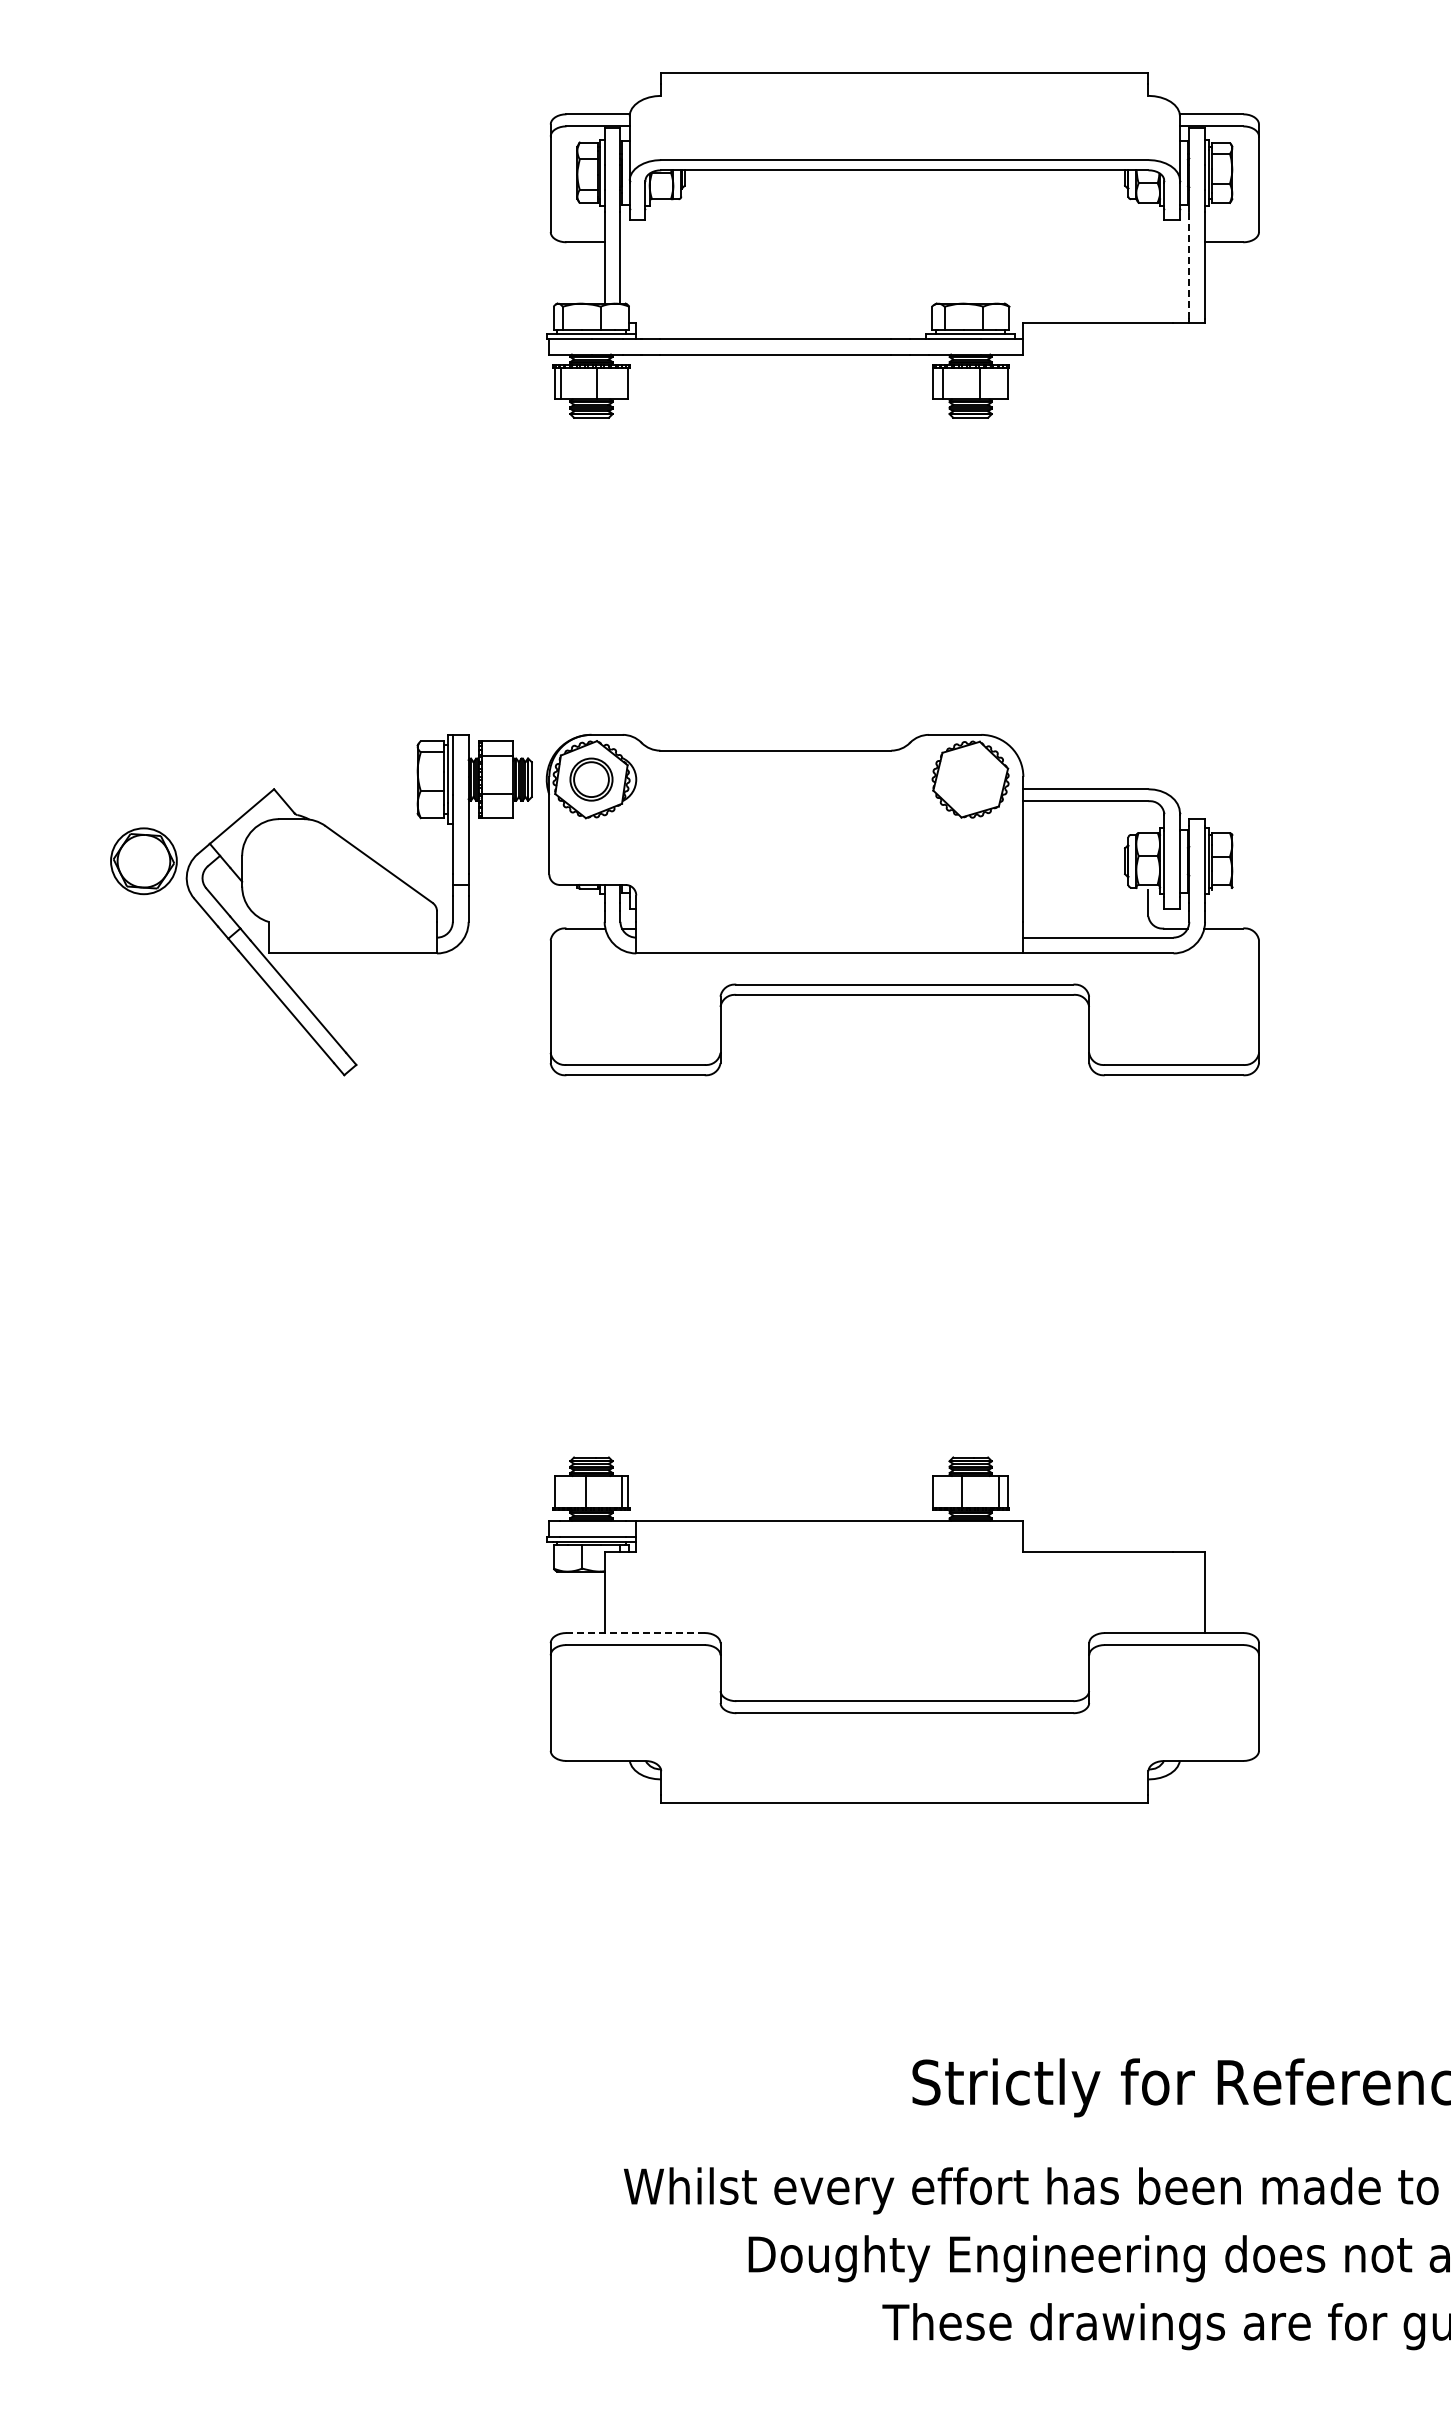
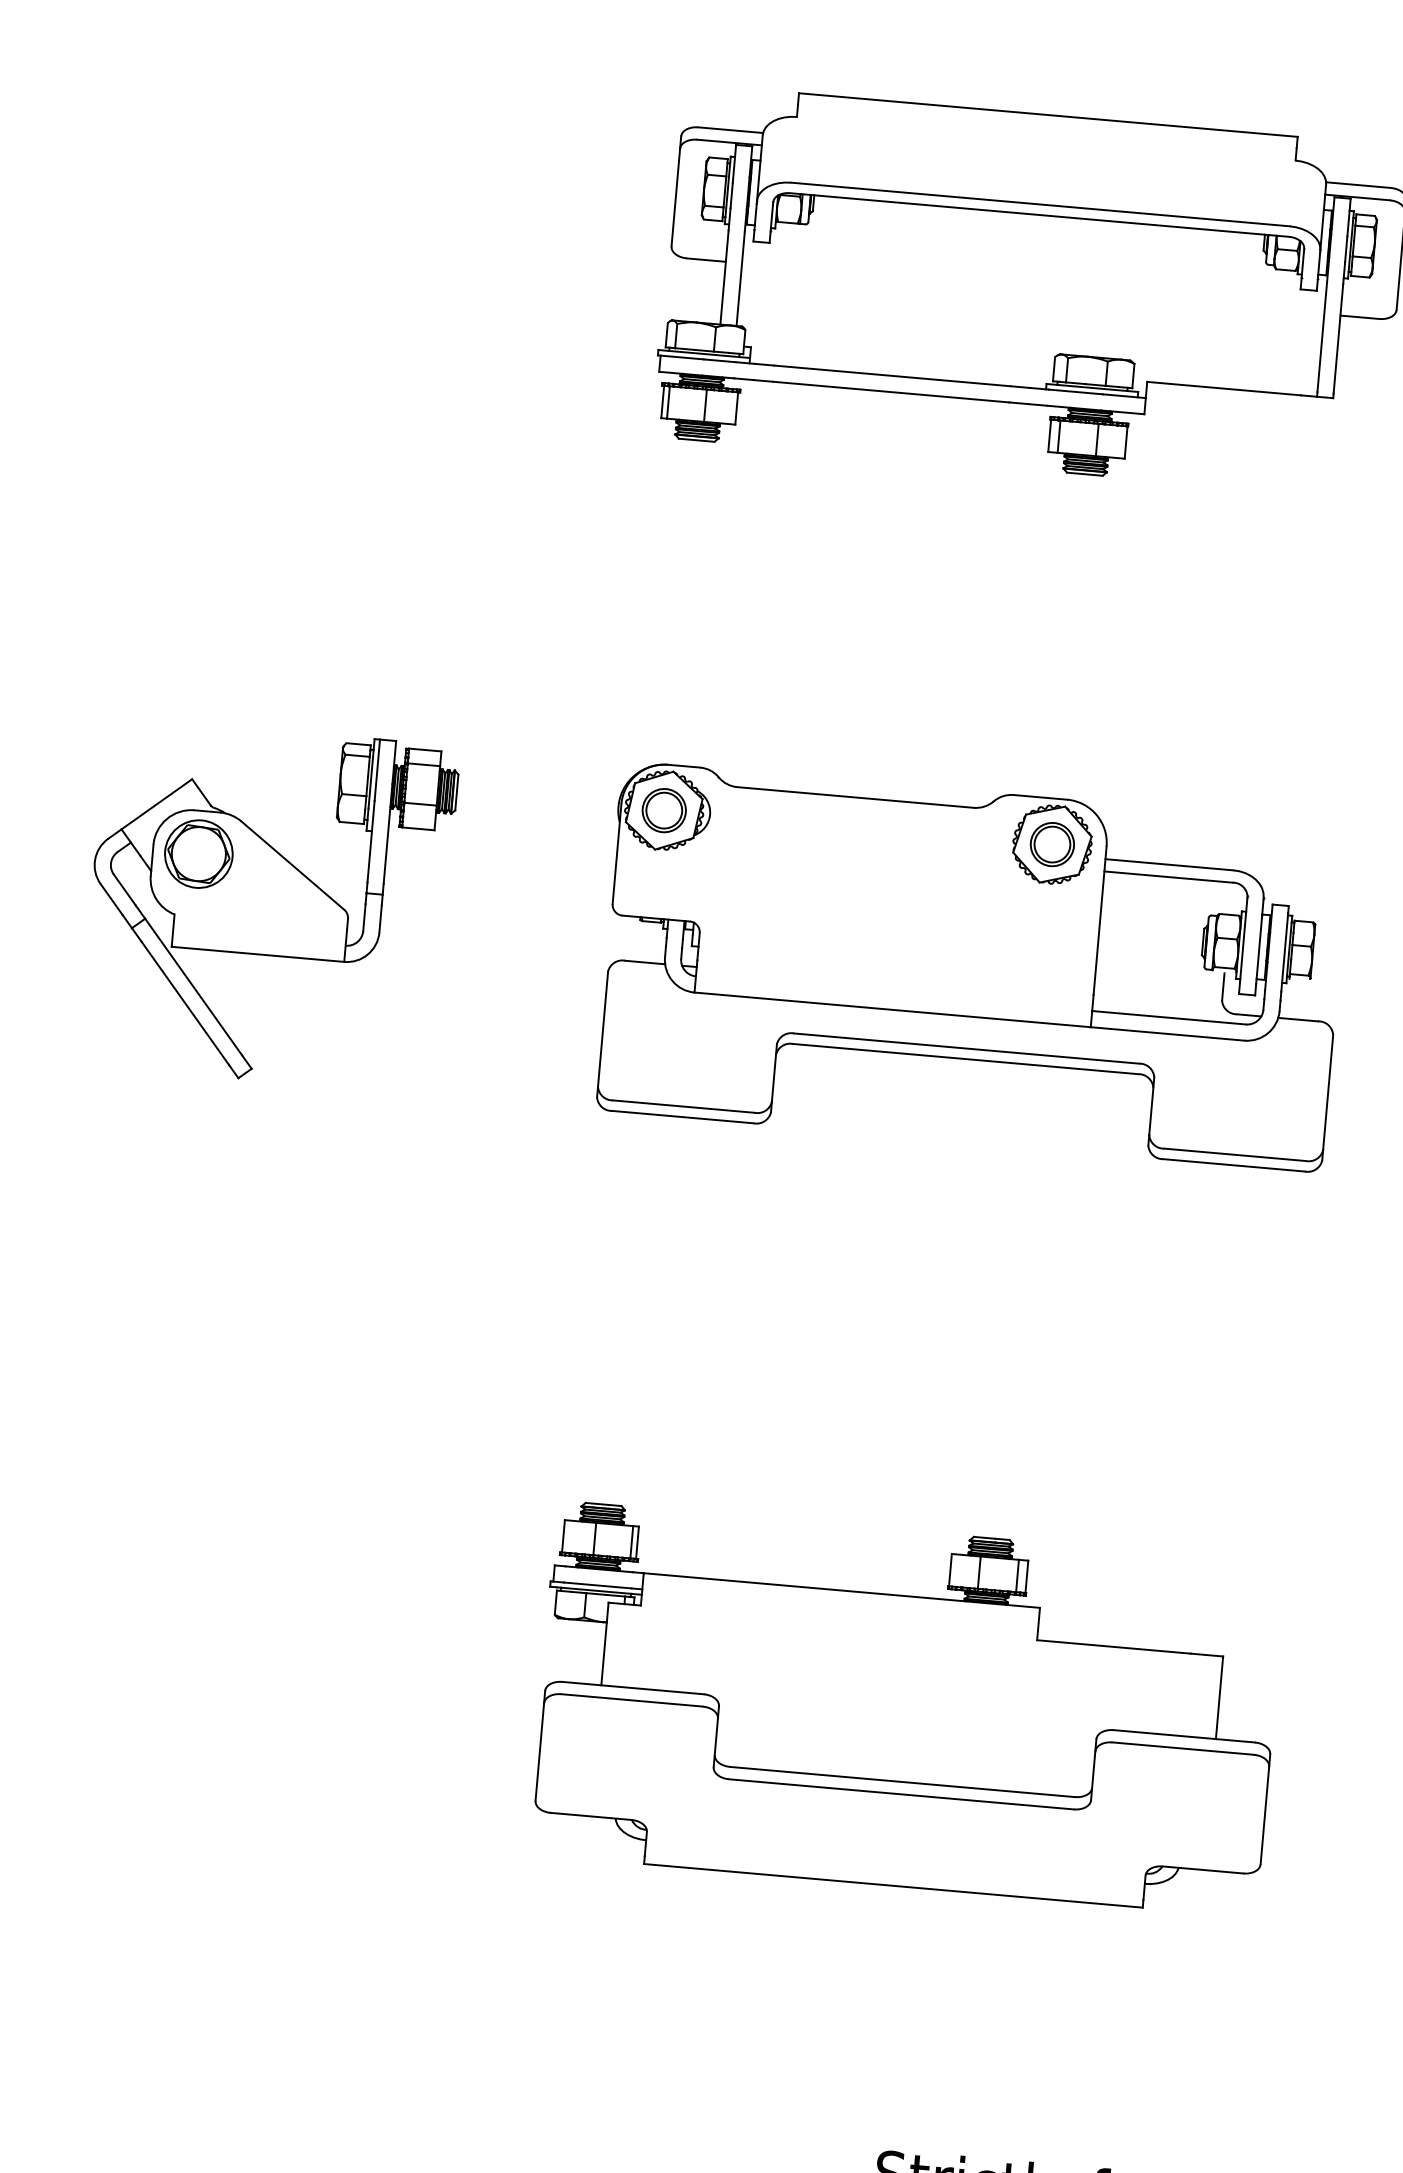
line: (1189, 265) -> (1322, 337), dashed -> solid
part: (970, 779) -> (1052, 844), added
part: (358, 905) -> (268, 905), moved
line: (635, 1633) -> (632, 1688), dashed -> solid

